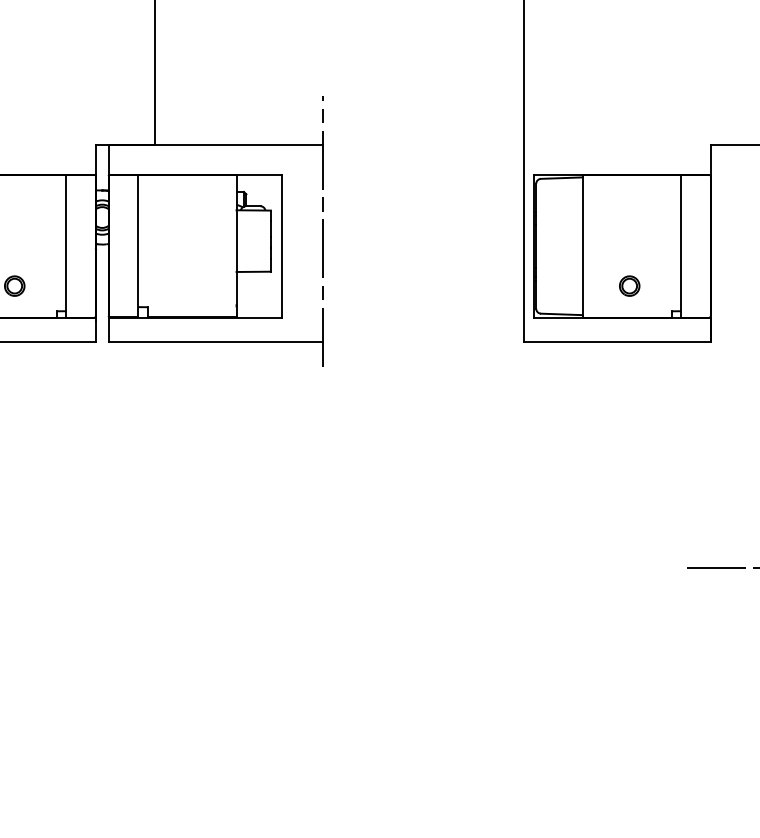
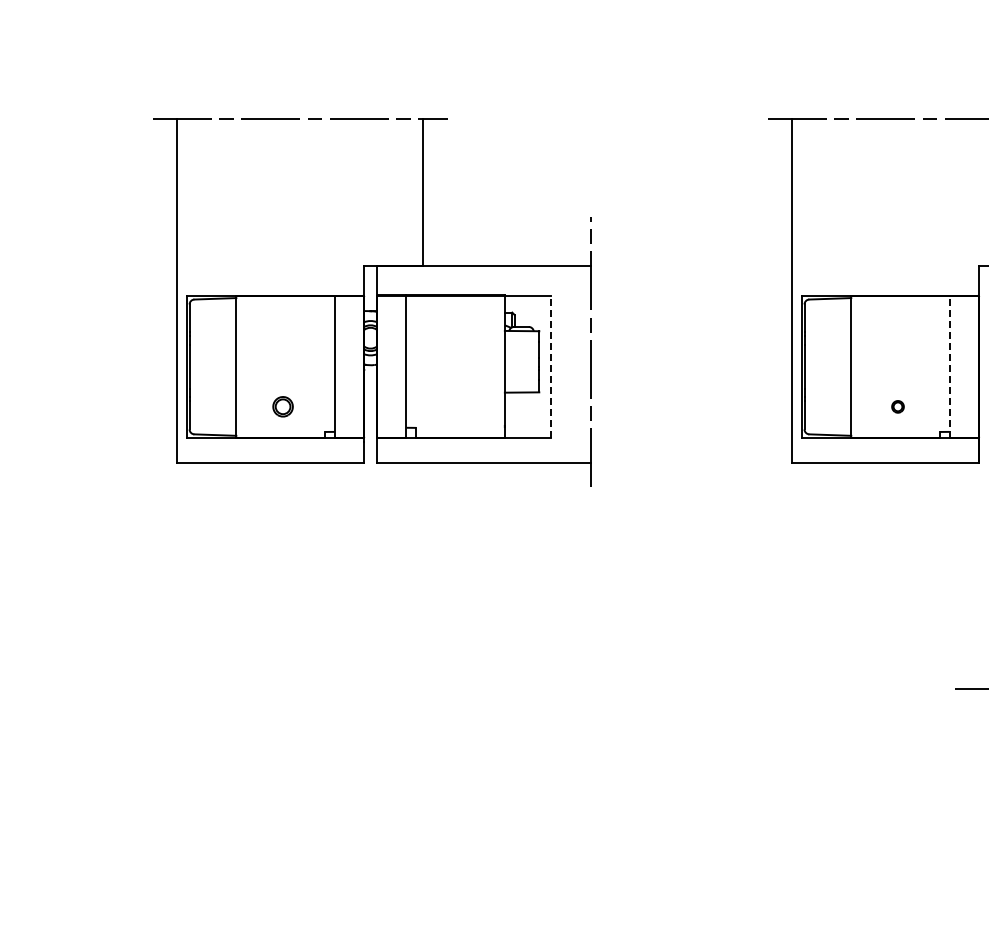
line: (282, 245) -> (550, 366), solid -> dashed
line: (681, 245) -> (949, 366), solid -> dashed
part: (629, 285) -> (897, 406), size x0.6

